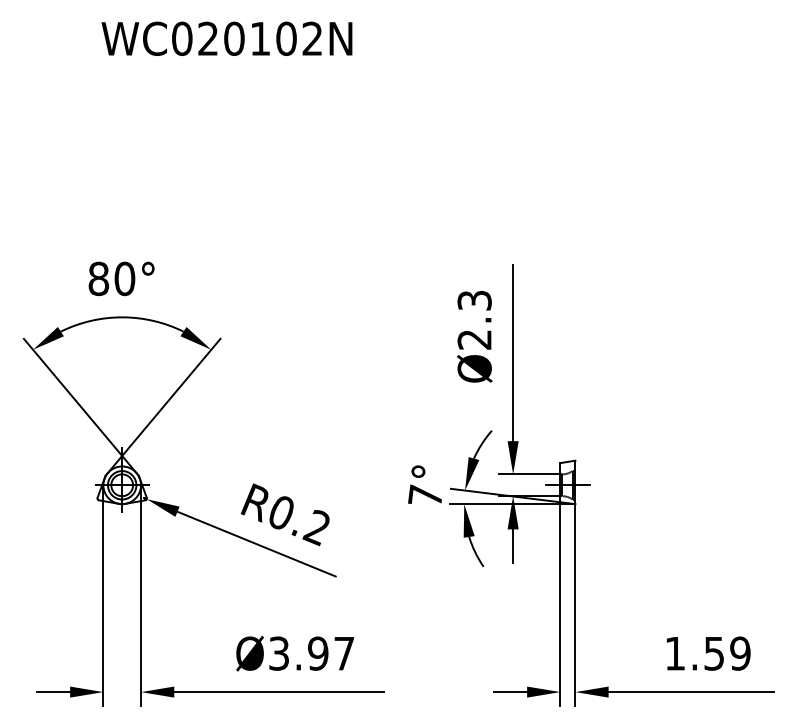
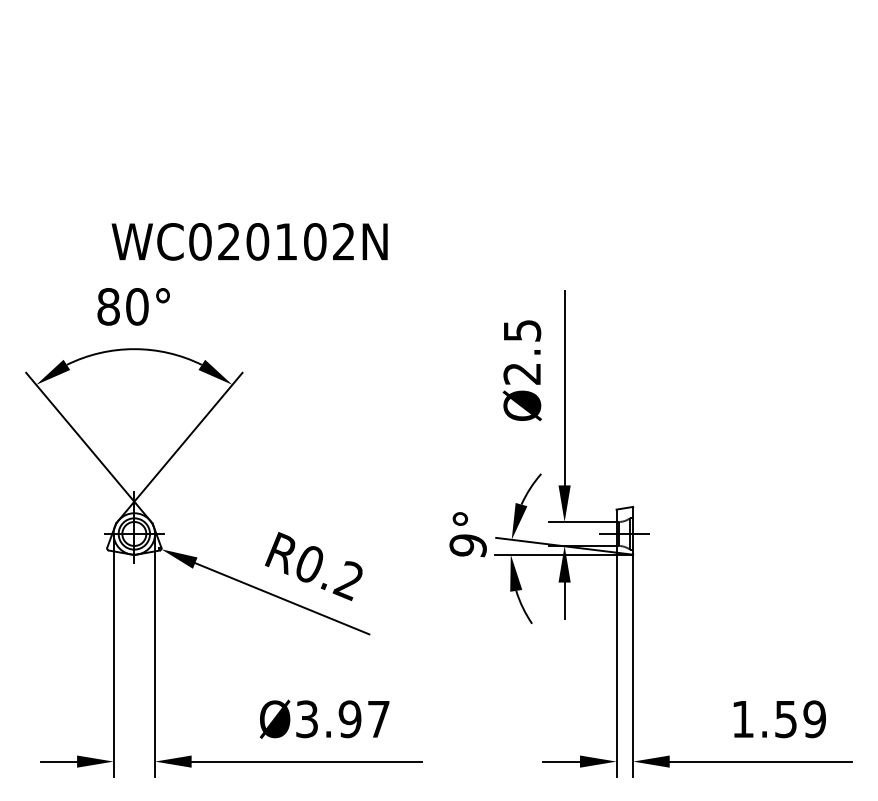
text: (226, 38) -> (249, 241), moved
text: (474, 299) -> (522, 329), Ø2.3 -> Ø2.5
text: (425, 495) -> (468, 545), 7° -> 9°

